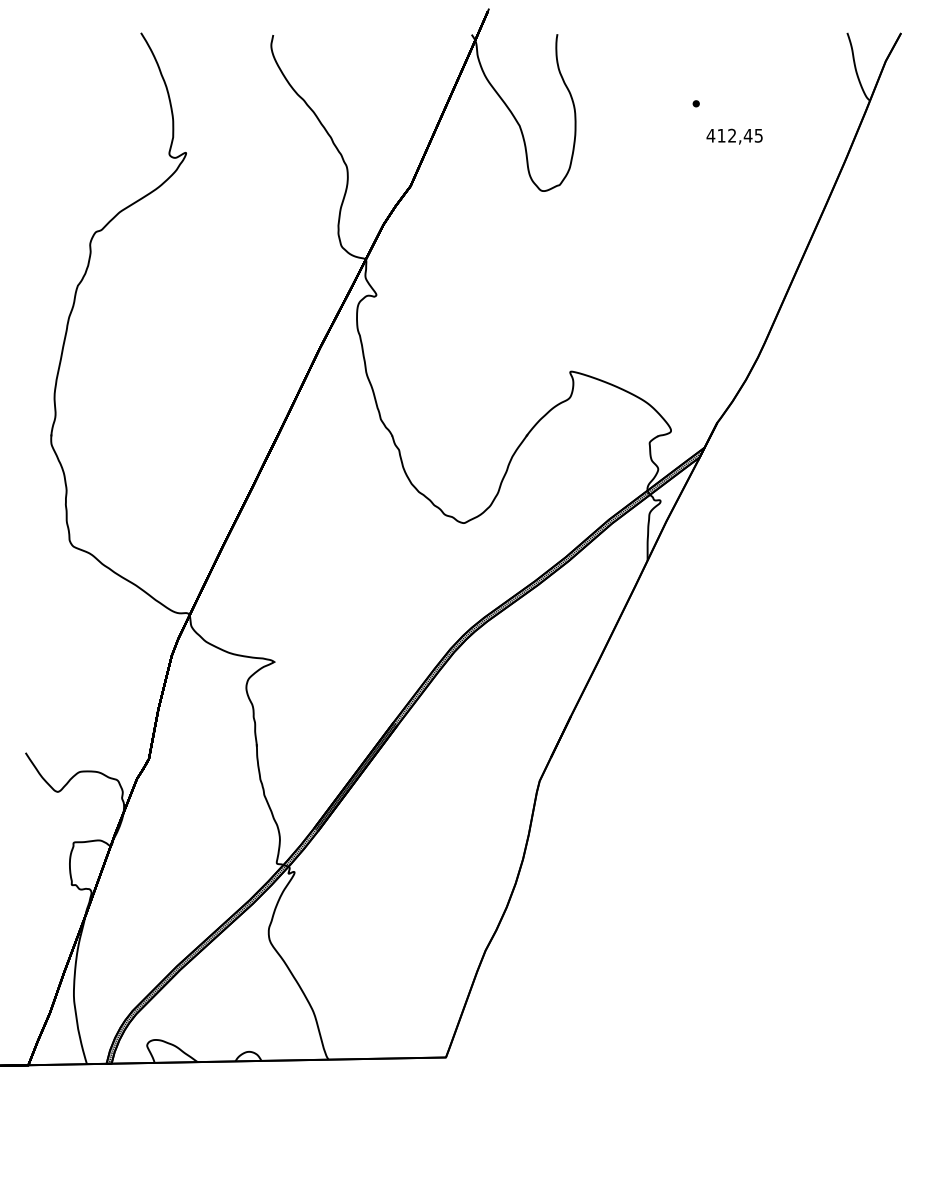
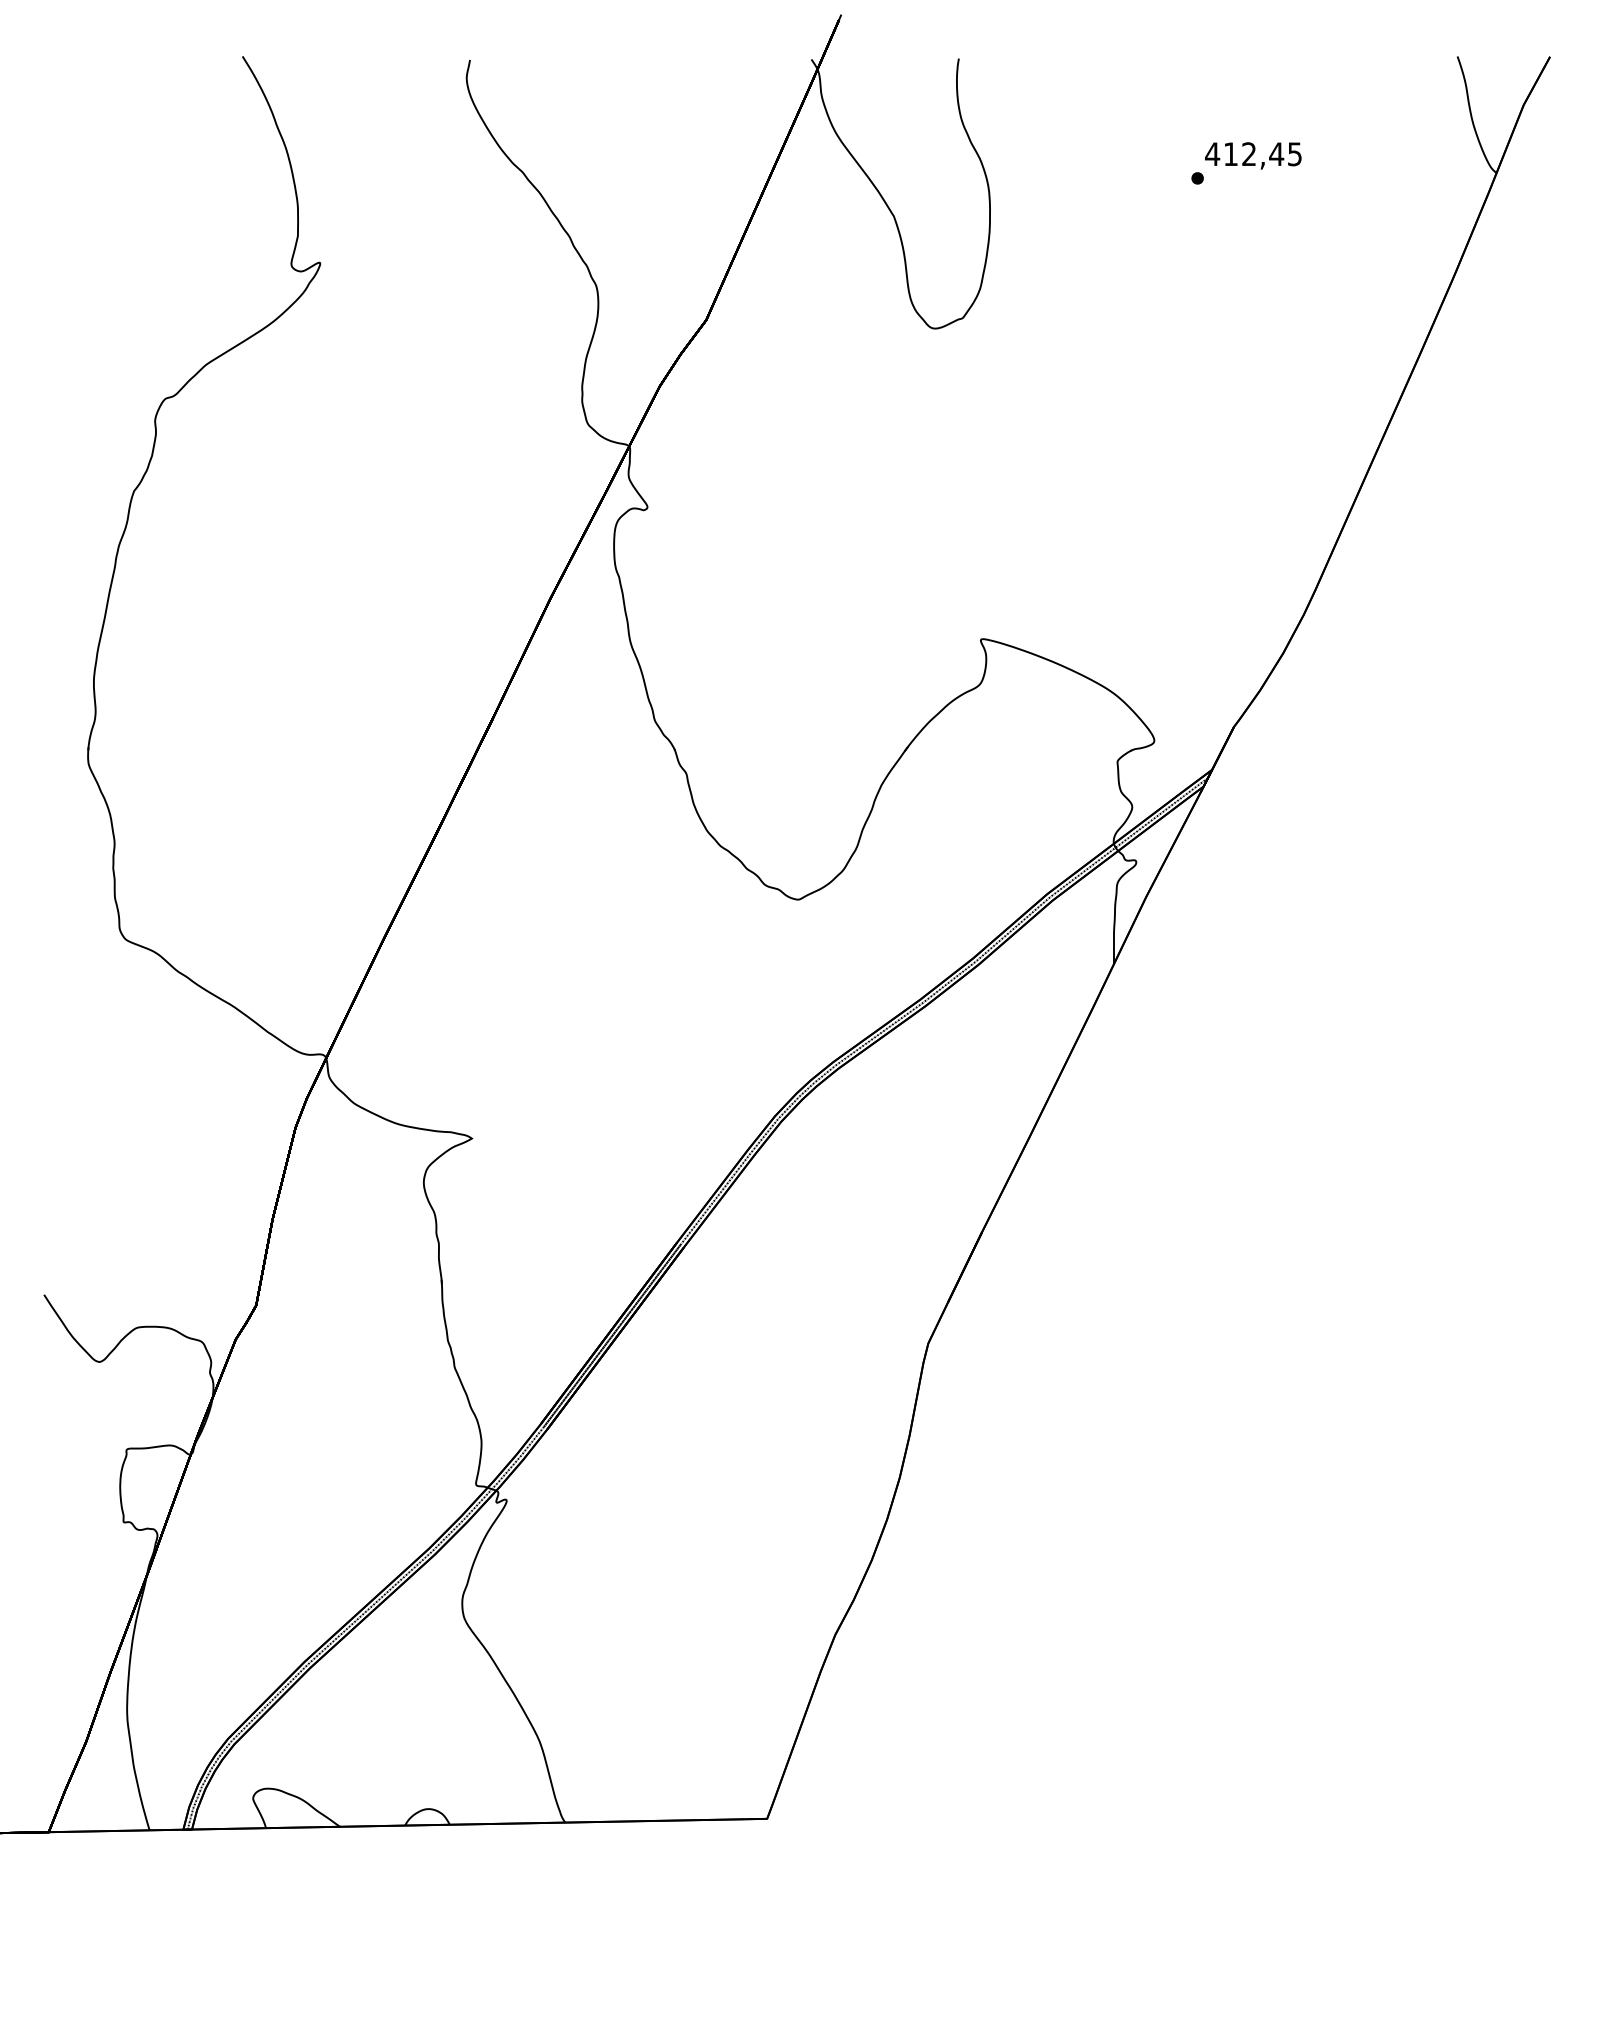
text: (734, 136) -> (1253, 155), moved

